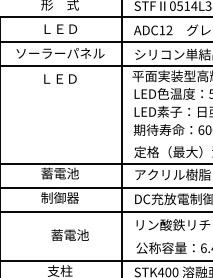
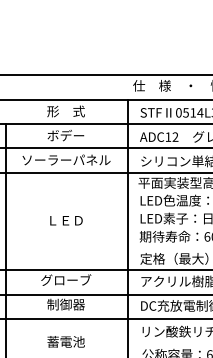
text: (59, 28) -> (65, 135), ＬＥＤ -> ボデー
text: (60, 78) -> (66, 220), moved
text: (60, 173) -> (66, 280), 蓄電池 -> グローブ
text: (69, 234) -> (65, 341), moved

